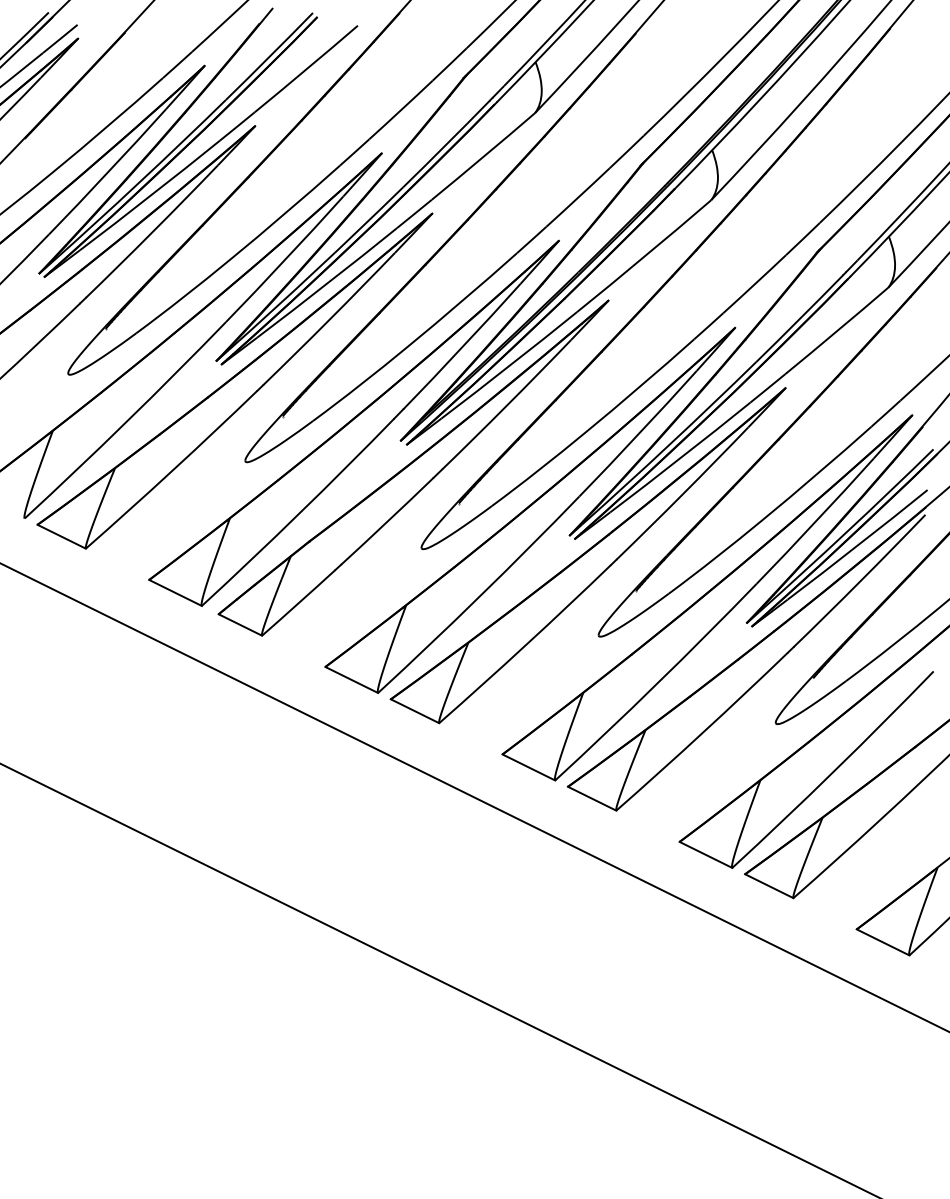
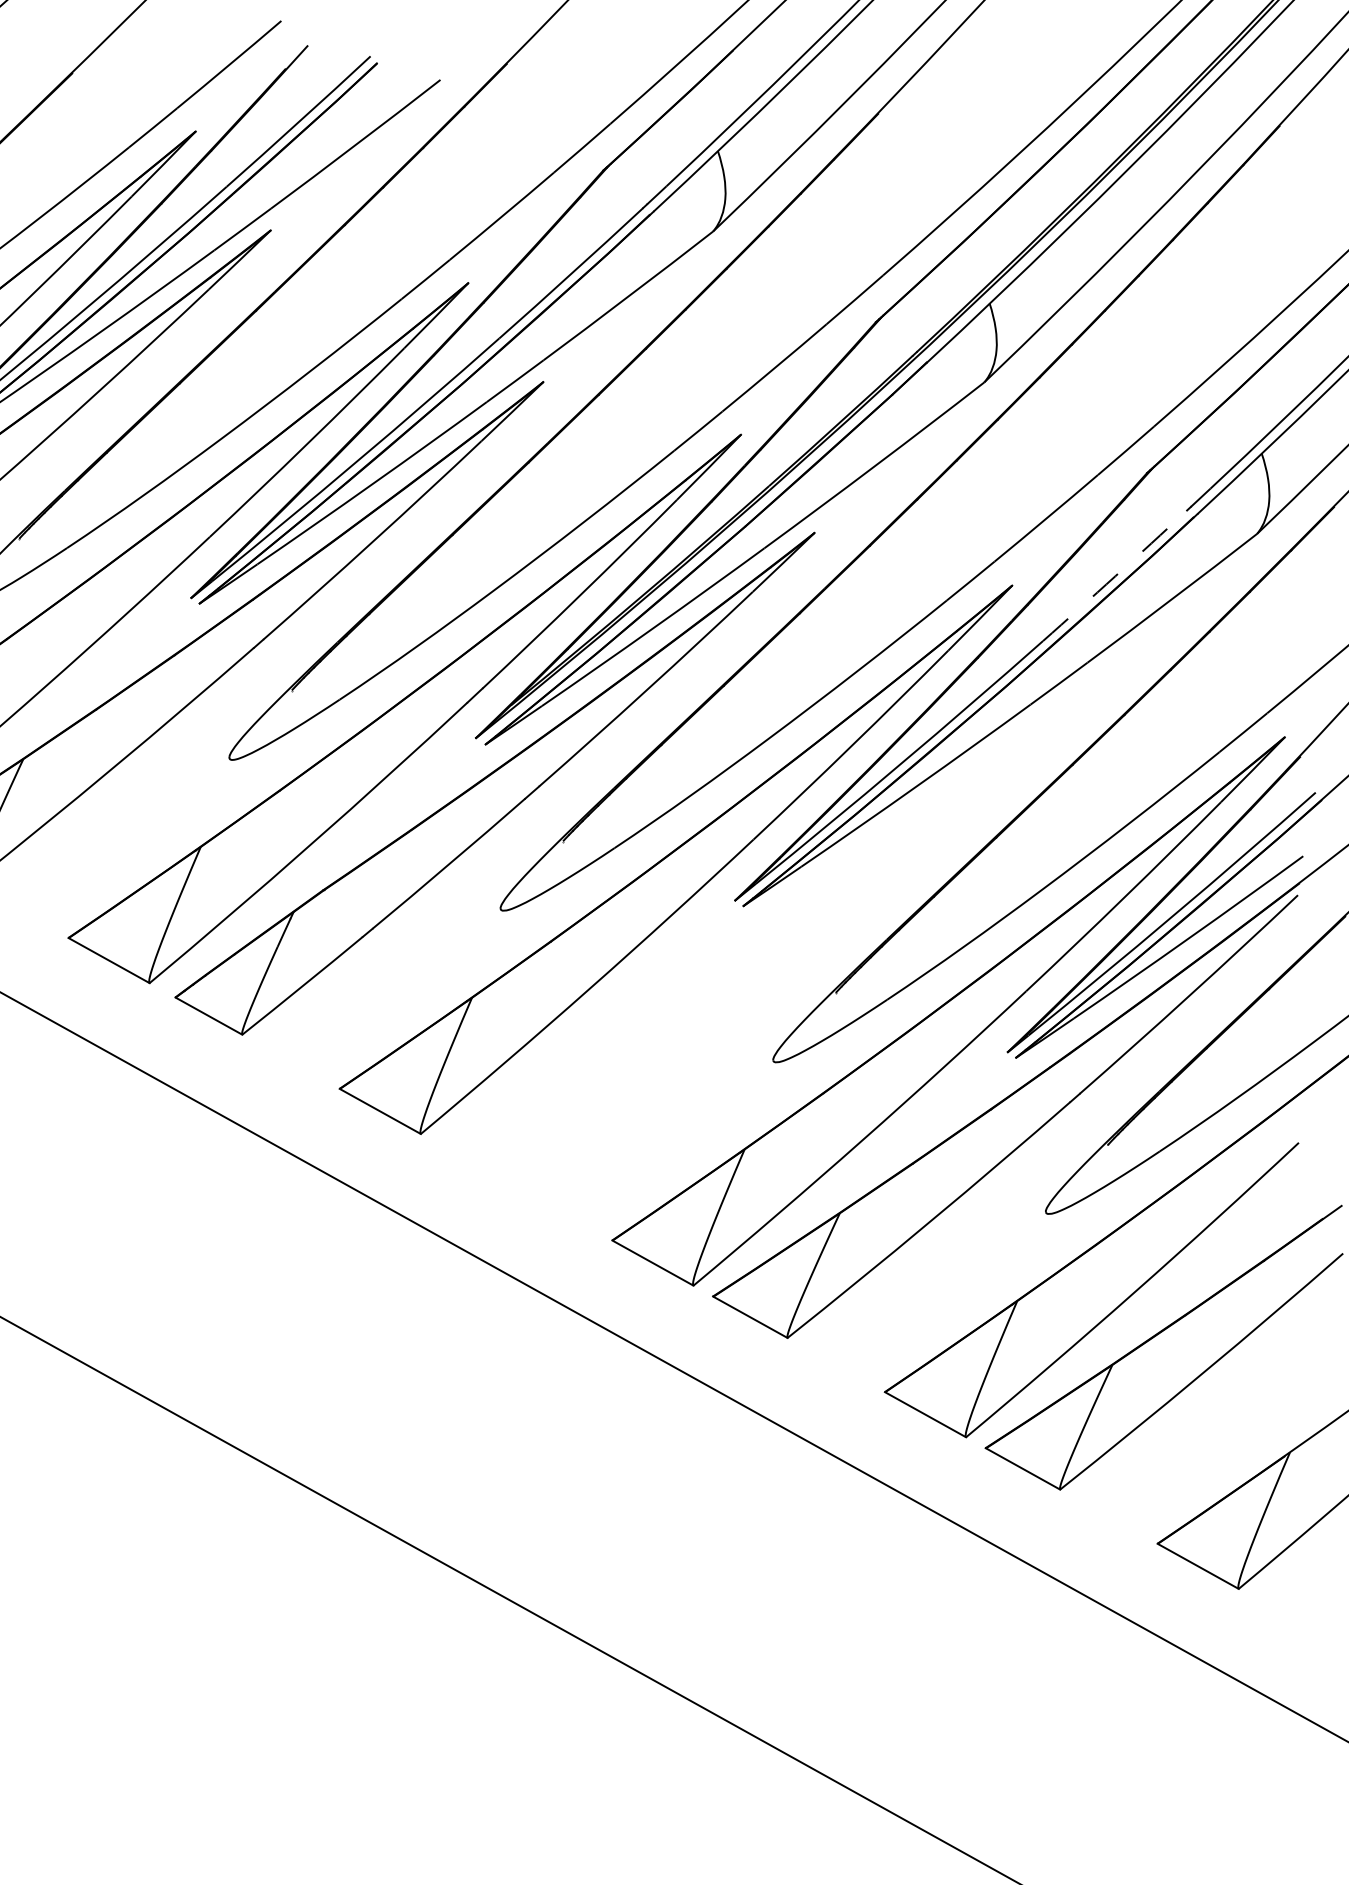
arc: (800, 318) -> (1116, 575), solid -> dashed
part: (587, 555) -> (761, 933), removed

